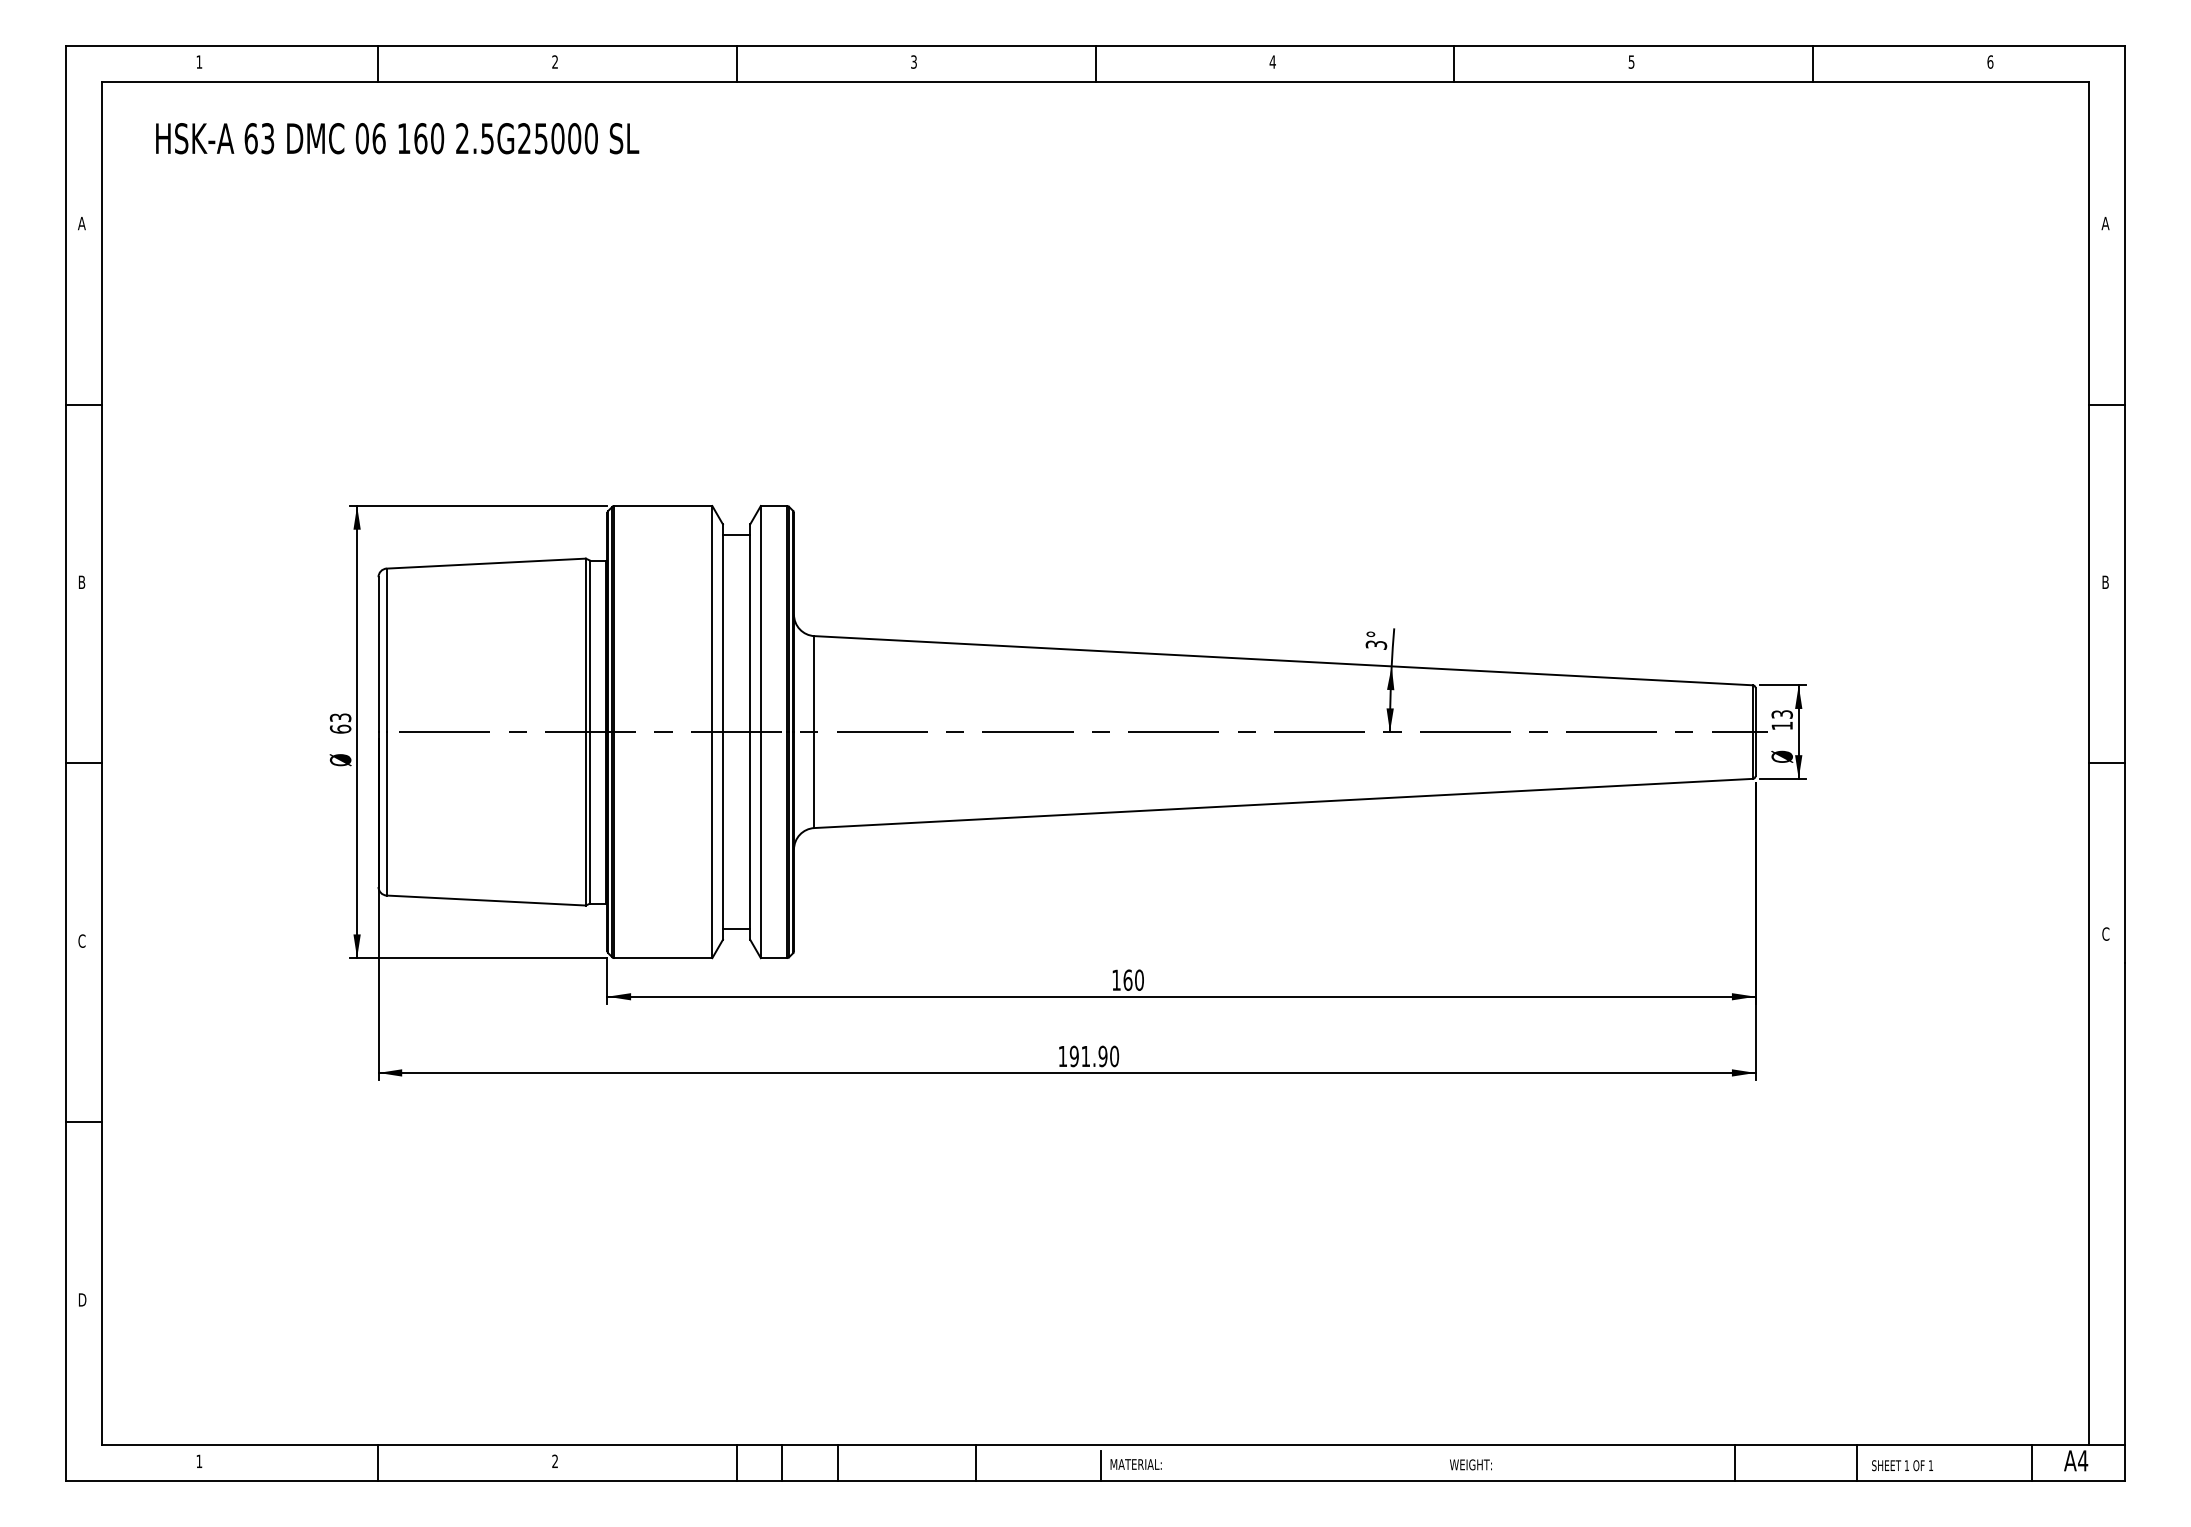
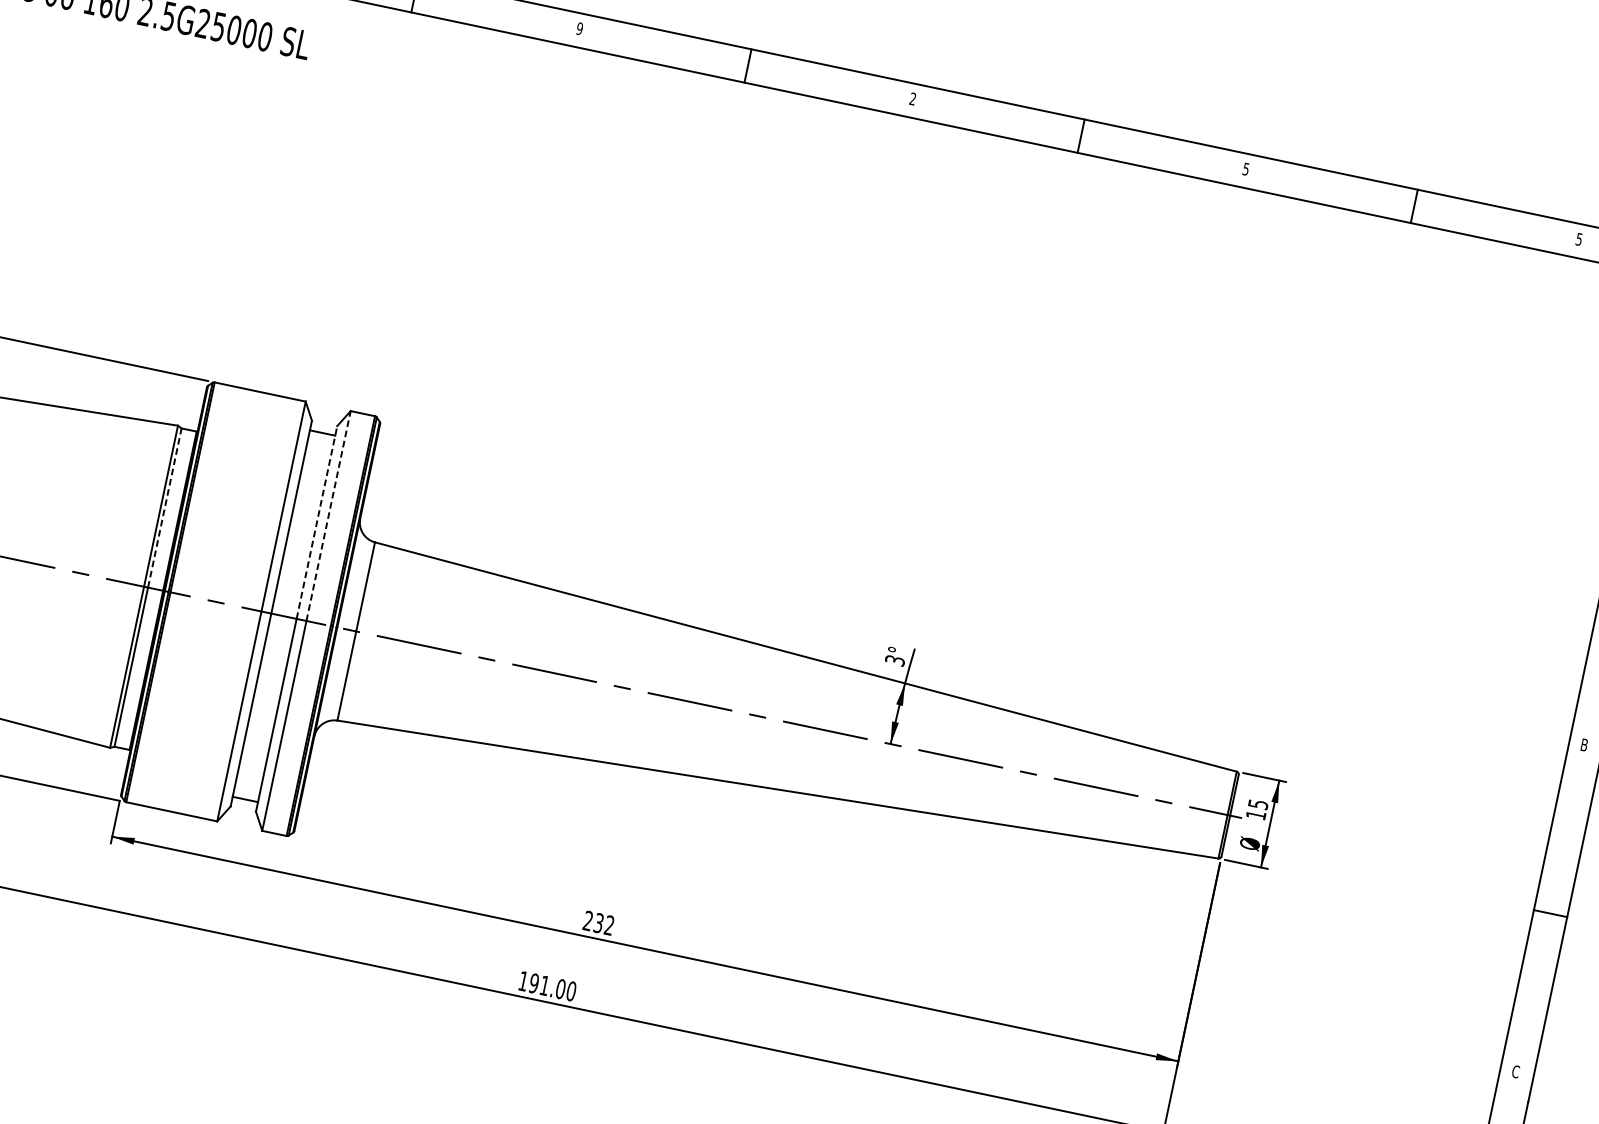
text: (913, 61) -> (579, 28), 3 -> 9
text: (1272, 61) -> (912, 98), 4 -> 2
text: (1990, 61) -> (1579, 238), 6 -> 5
line: (760, 618) -> (328, 515), solid -> dashed
line: (750, 628) -> (317, 522), solid -> dashed
line: (590, 646) -> (165, 508), solid -> dashed
text: (1781, 714) -> (1257, 804), 13 -> 15
text: (1127, 979) -> (598, 922), 160 -> 232
text: (1102, 1056) -> (560, 989), 191.90 -> 191.00

